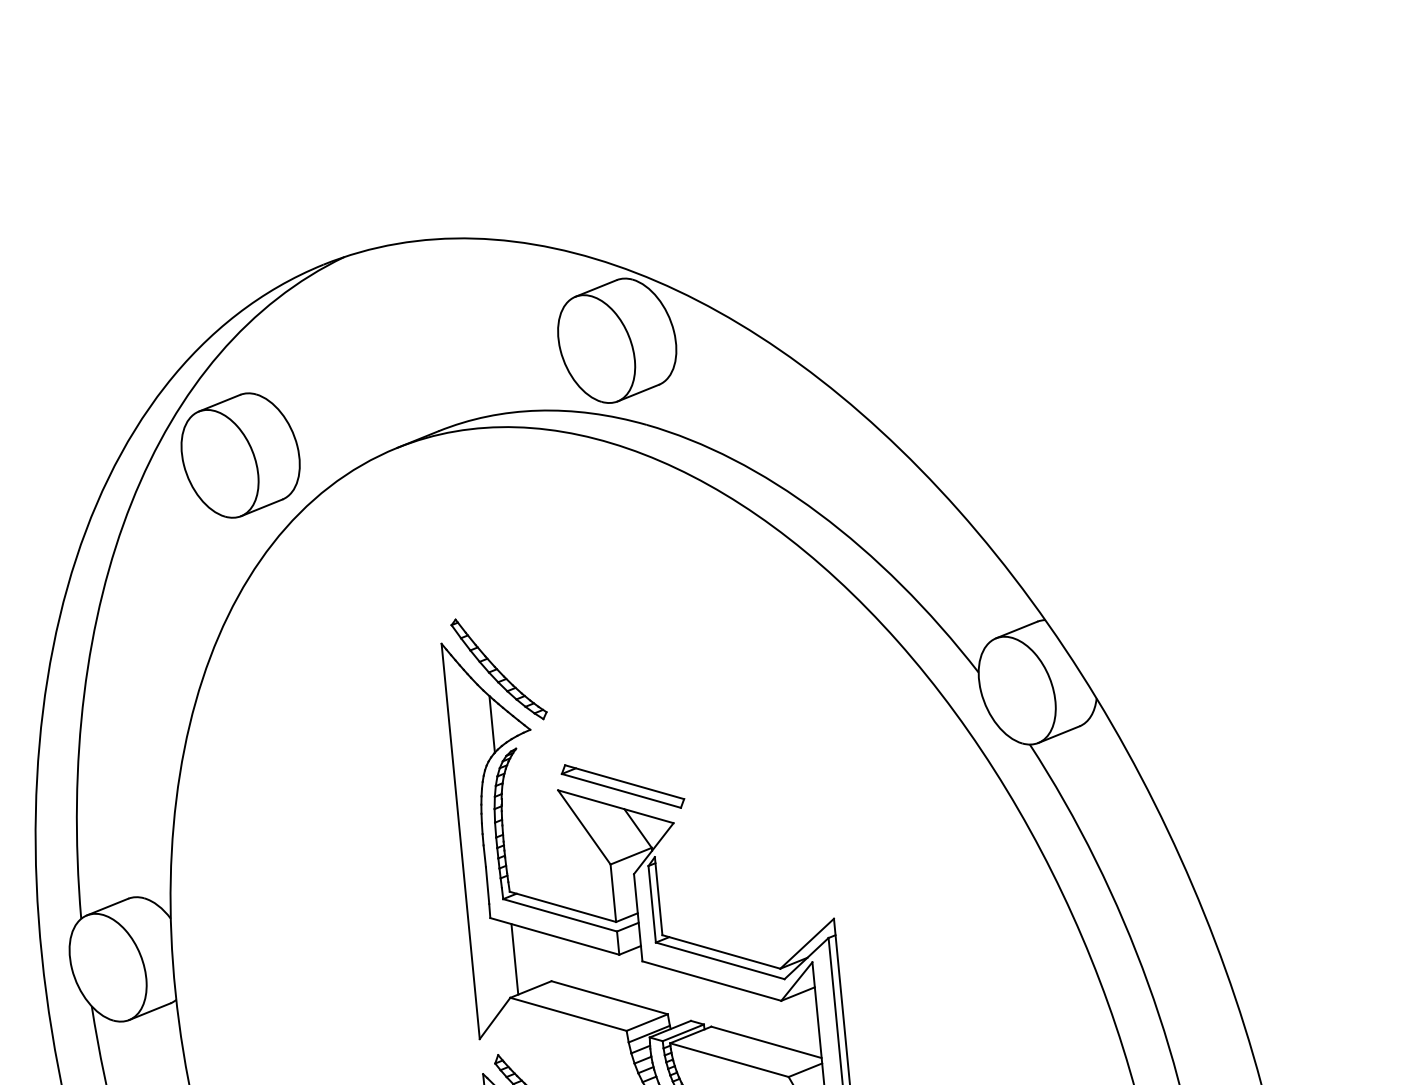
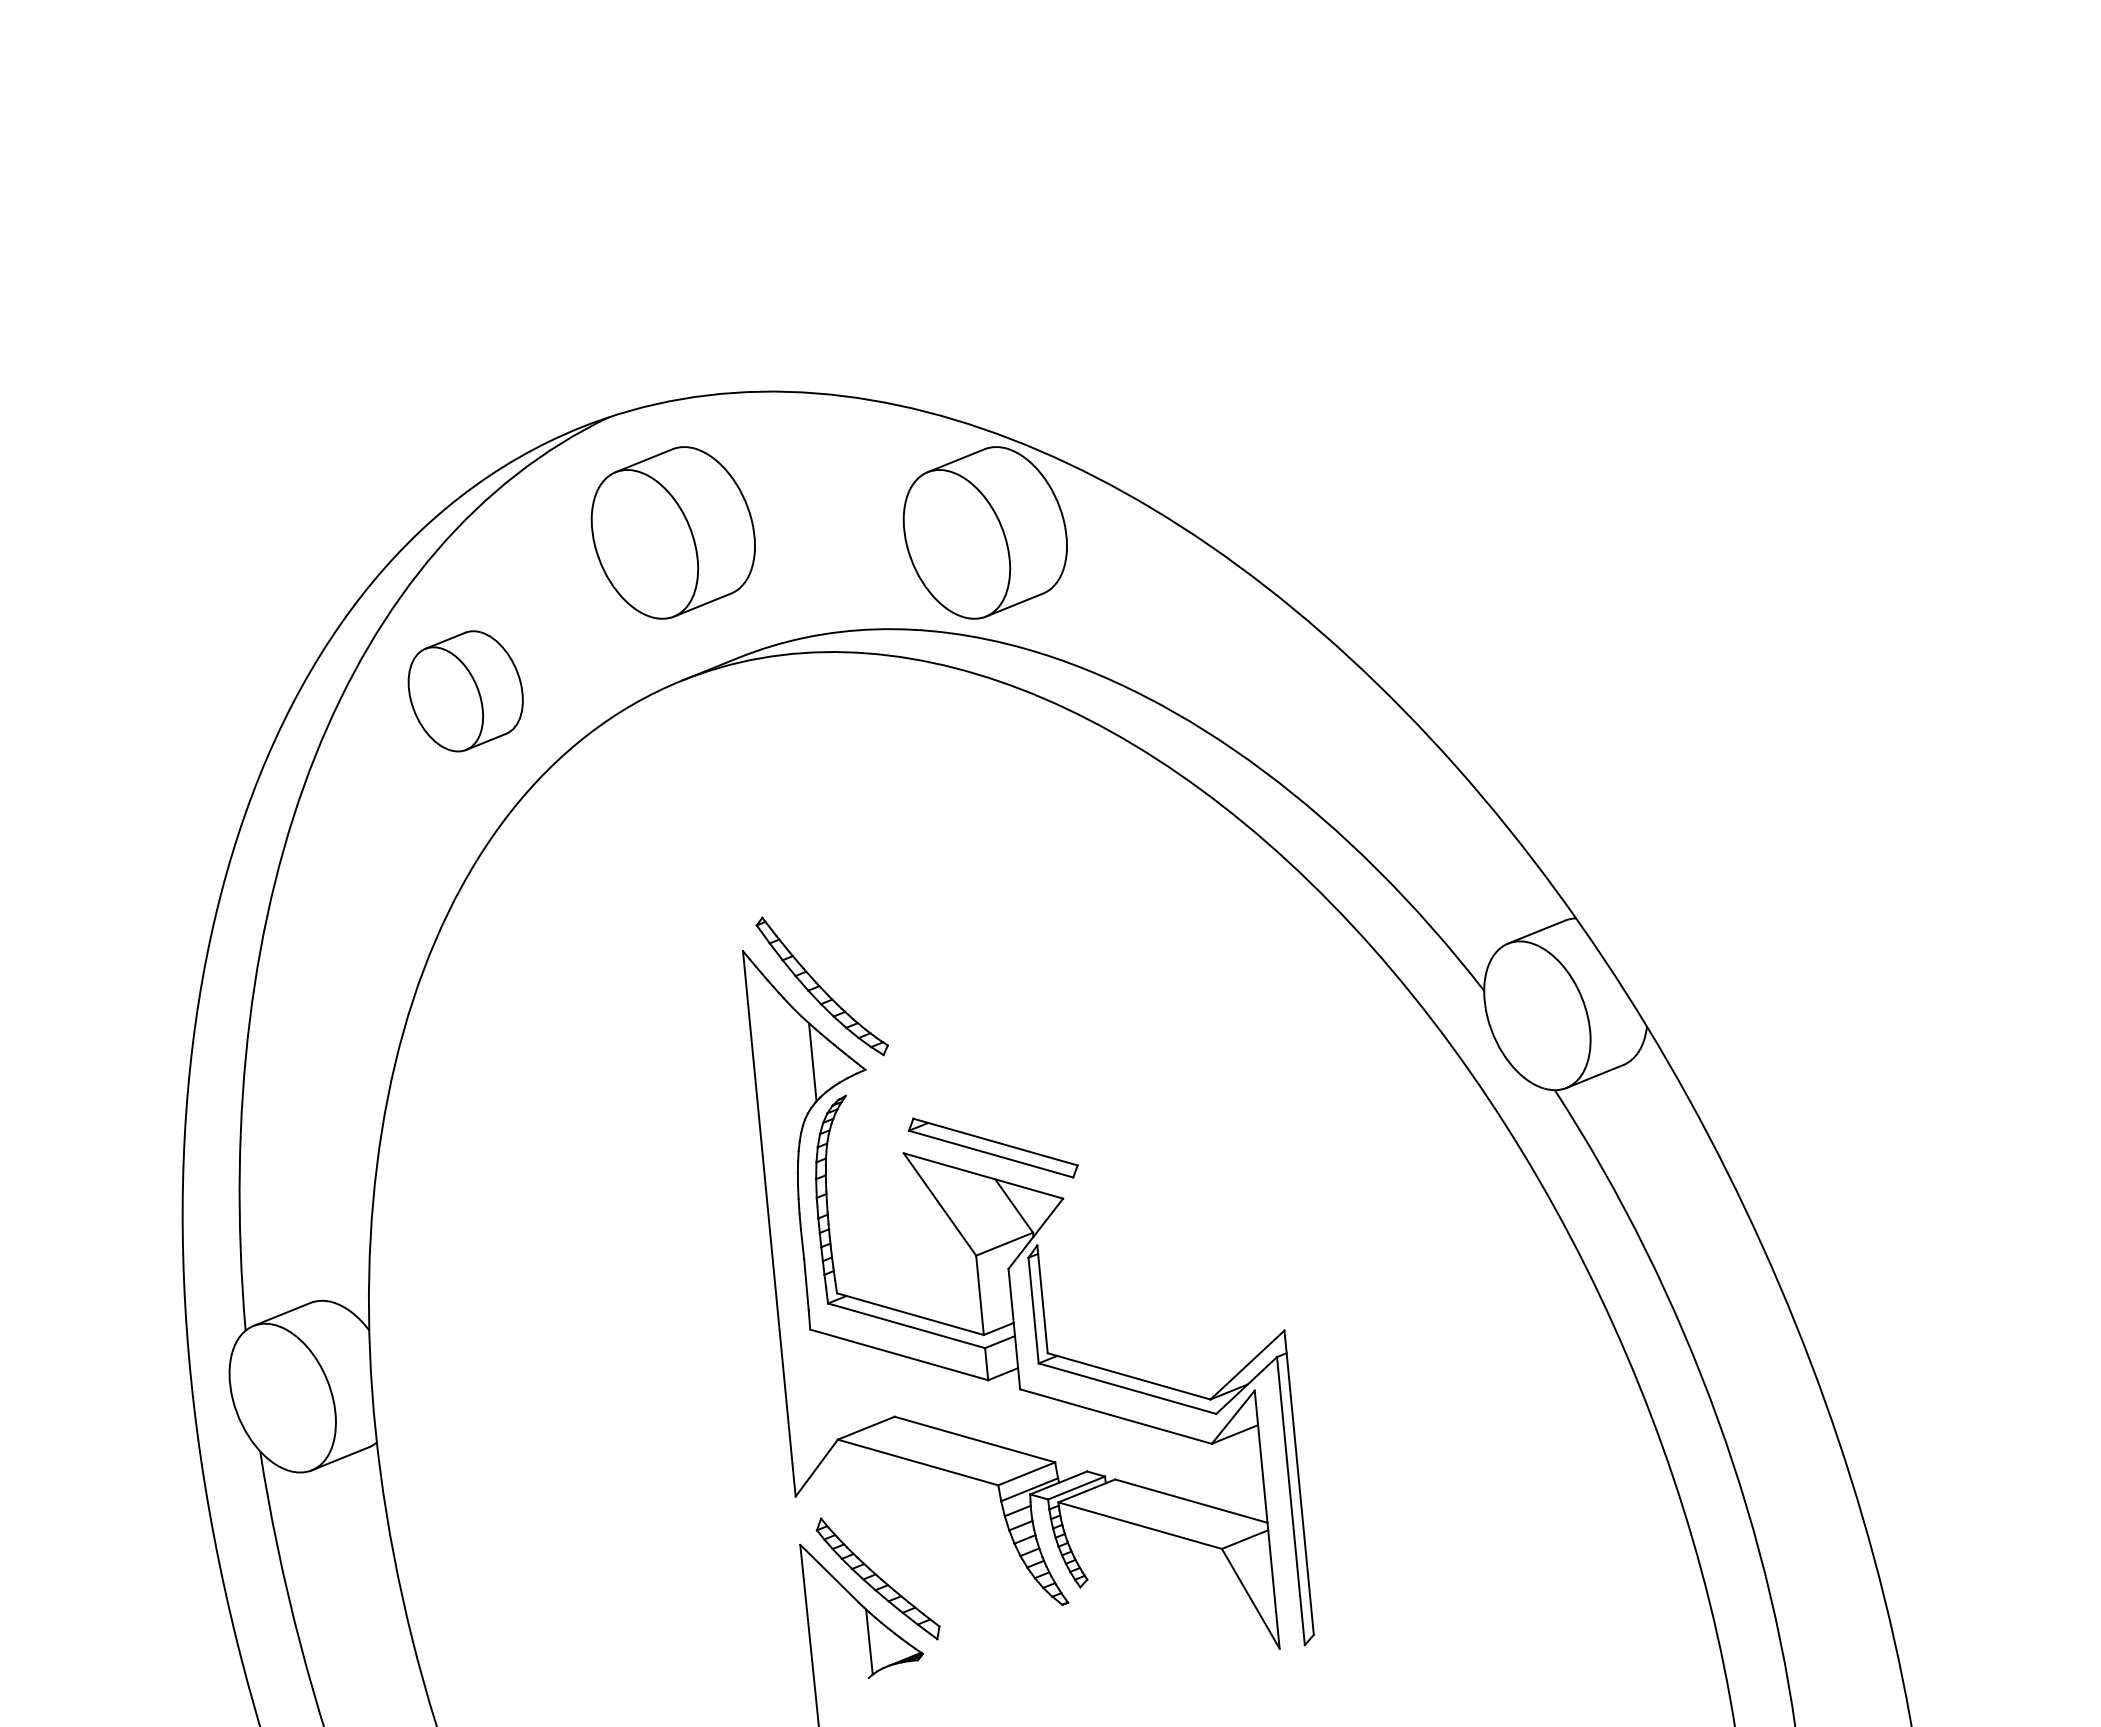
part: (390, 340) -> (672, 532), added
part: (240, 455) -> (465, 691), size x0.7
line: (514, 959) -> (843, 1386), removed

